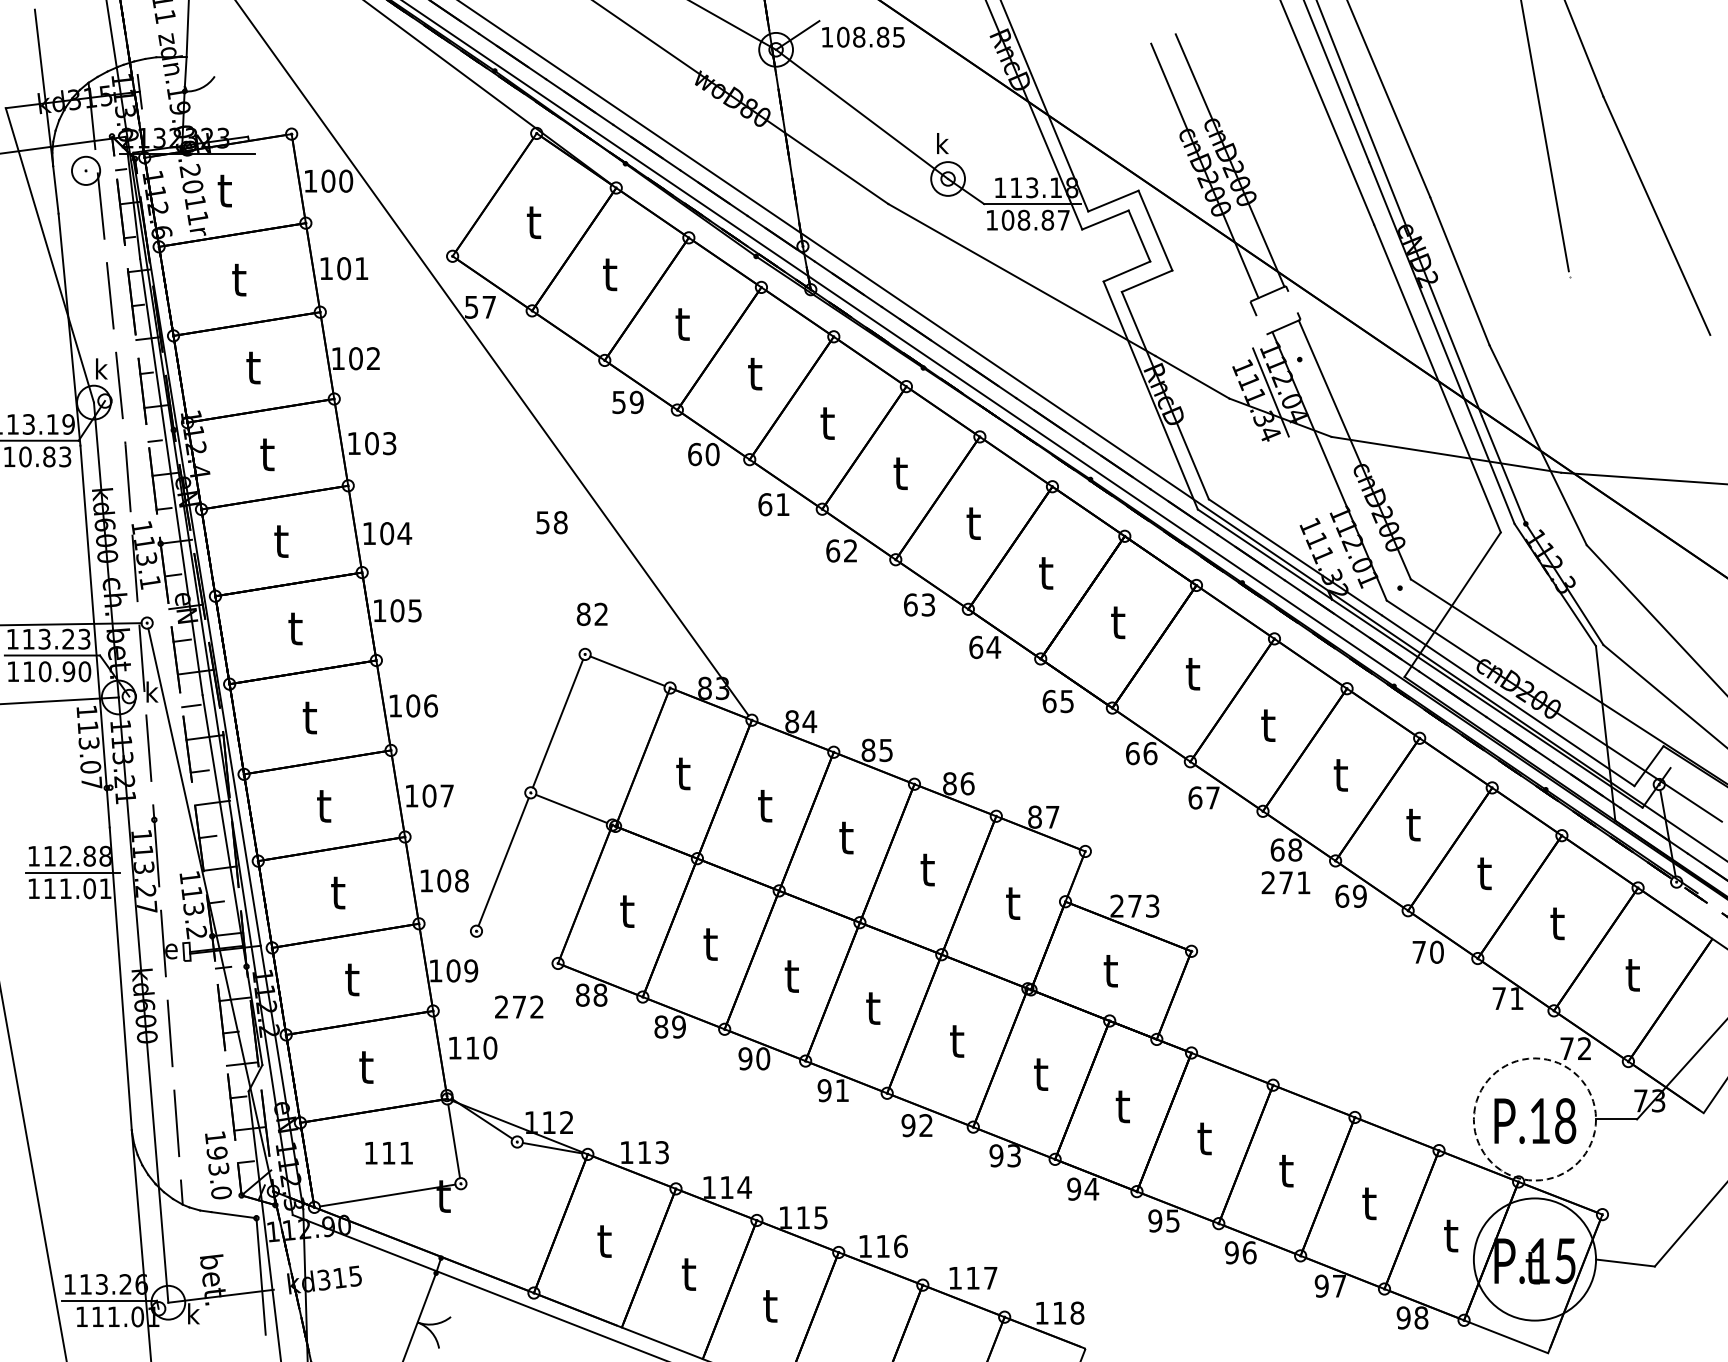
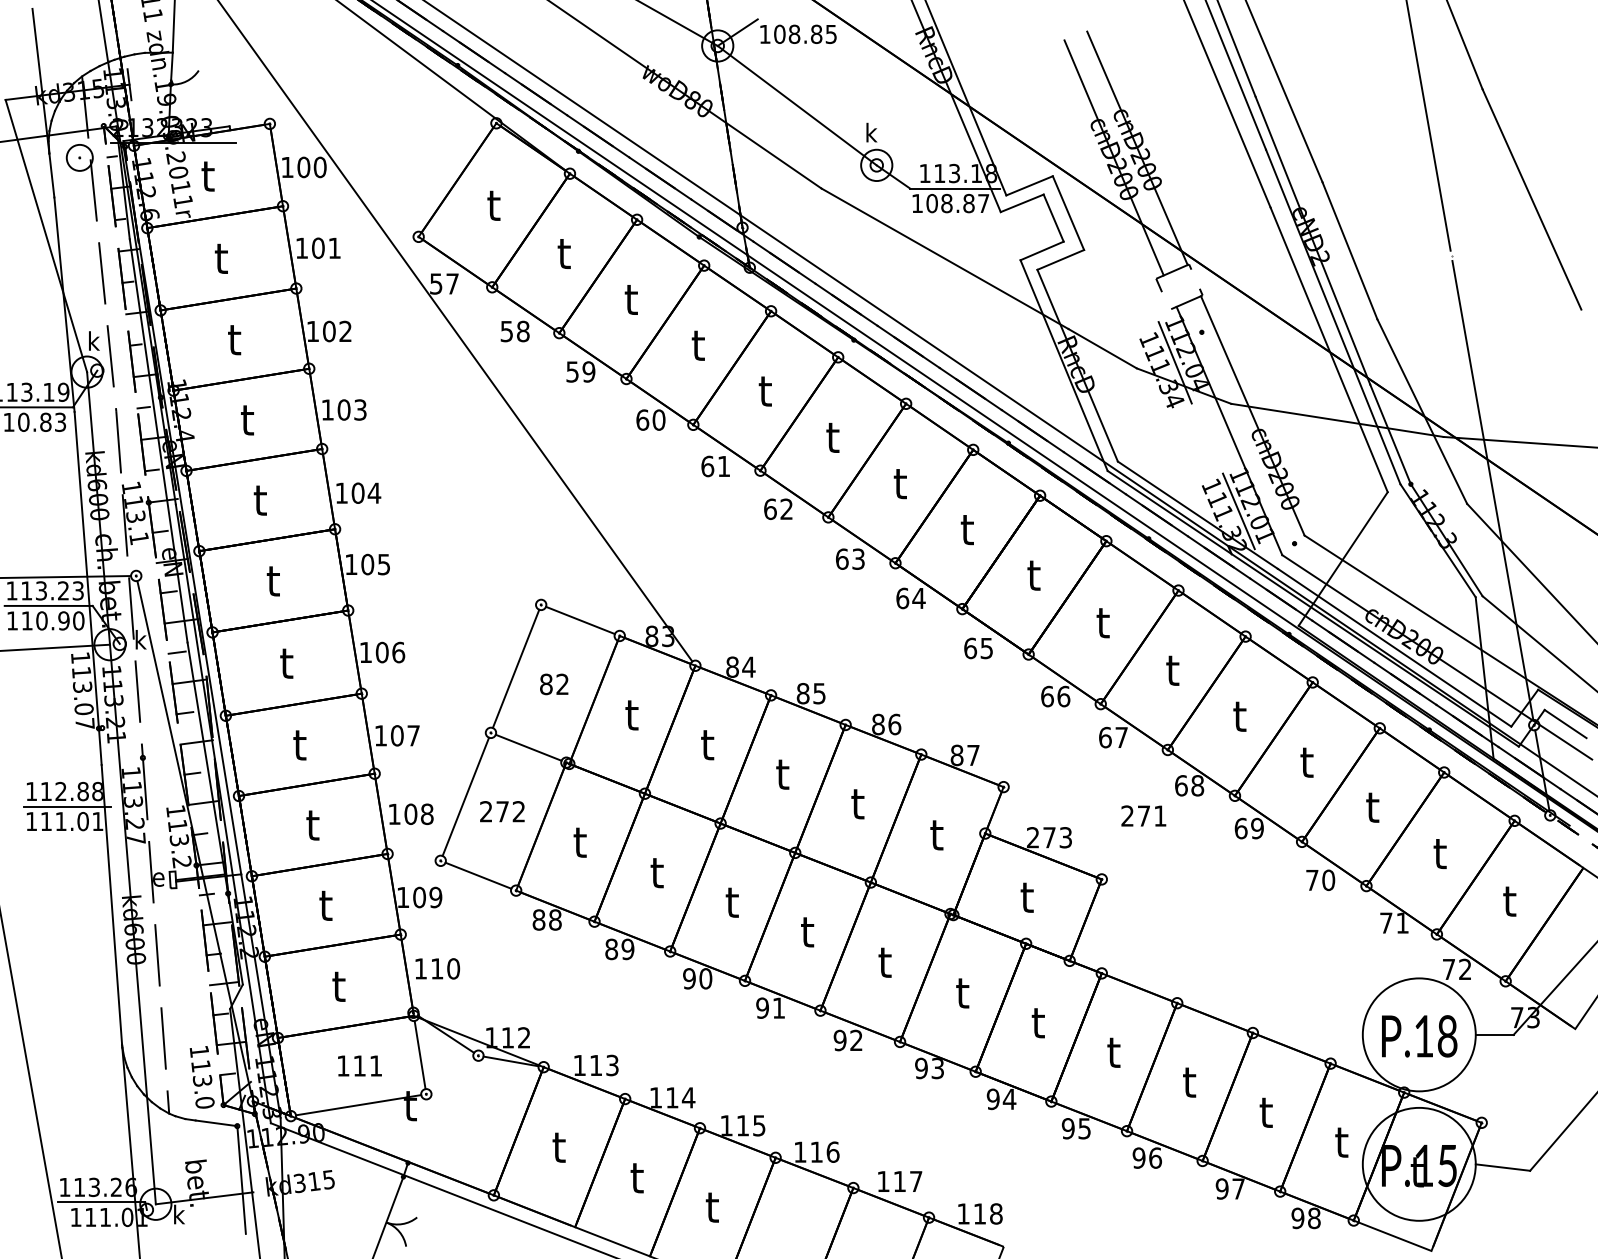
text: (551, 522) -> (514, 331), moved
line: (1614, 530) -> (1492, 490), added
line: (1339, 553) -> (1238, 511), added
text: (591, 613) -> (553, 683), moved
line: (1692, 783) -> (1564, 724), added
text: (1285, 882) -> (1143, 815), moved
line: (516, 947) -> (477, 875), added
text: (519, 1006) -> (502, 811), moved
circle: (1534, 1119) -> (1418, 1034), dashed -> solid
text: (216, 1152) -> (200, 1065), 193.0 -> 113.0

